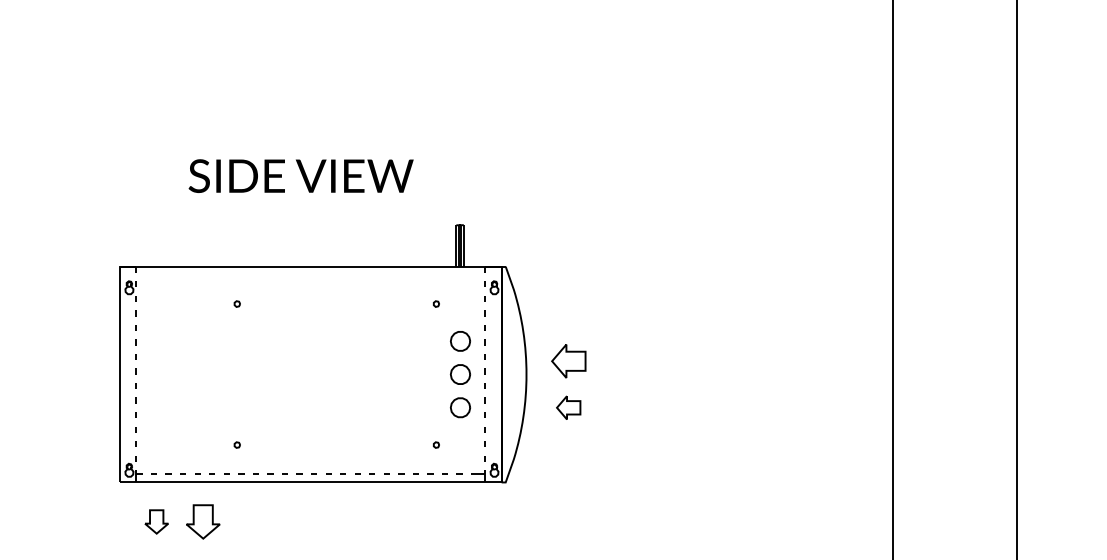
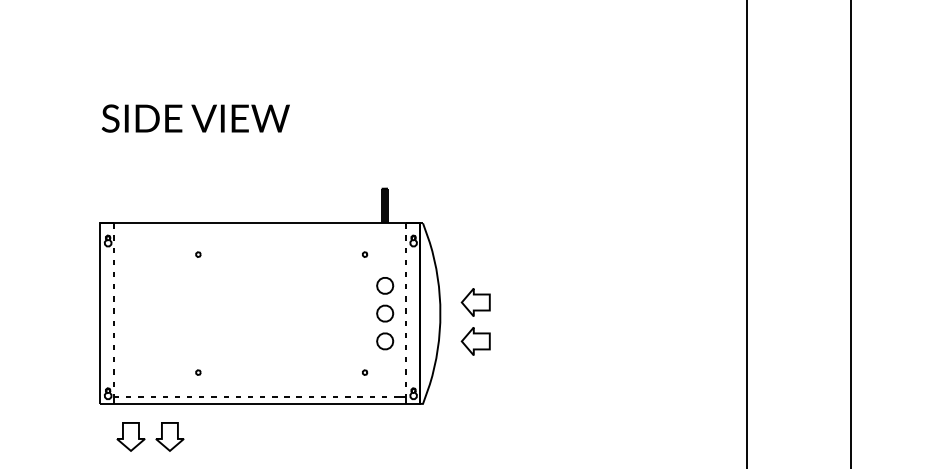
text: (300, 176) -> (195, 118), moved
part: (568, 407) -> (475, 341), size x1.43
part: (156, 521) -> (130, 436), size x1.43

